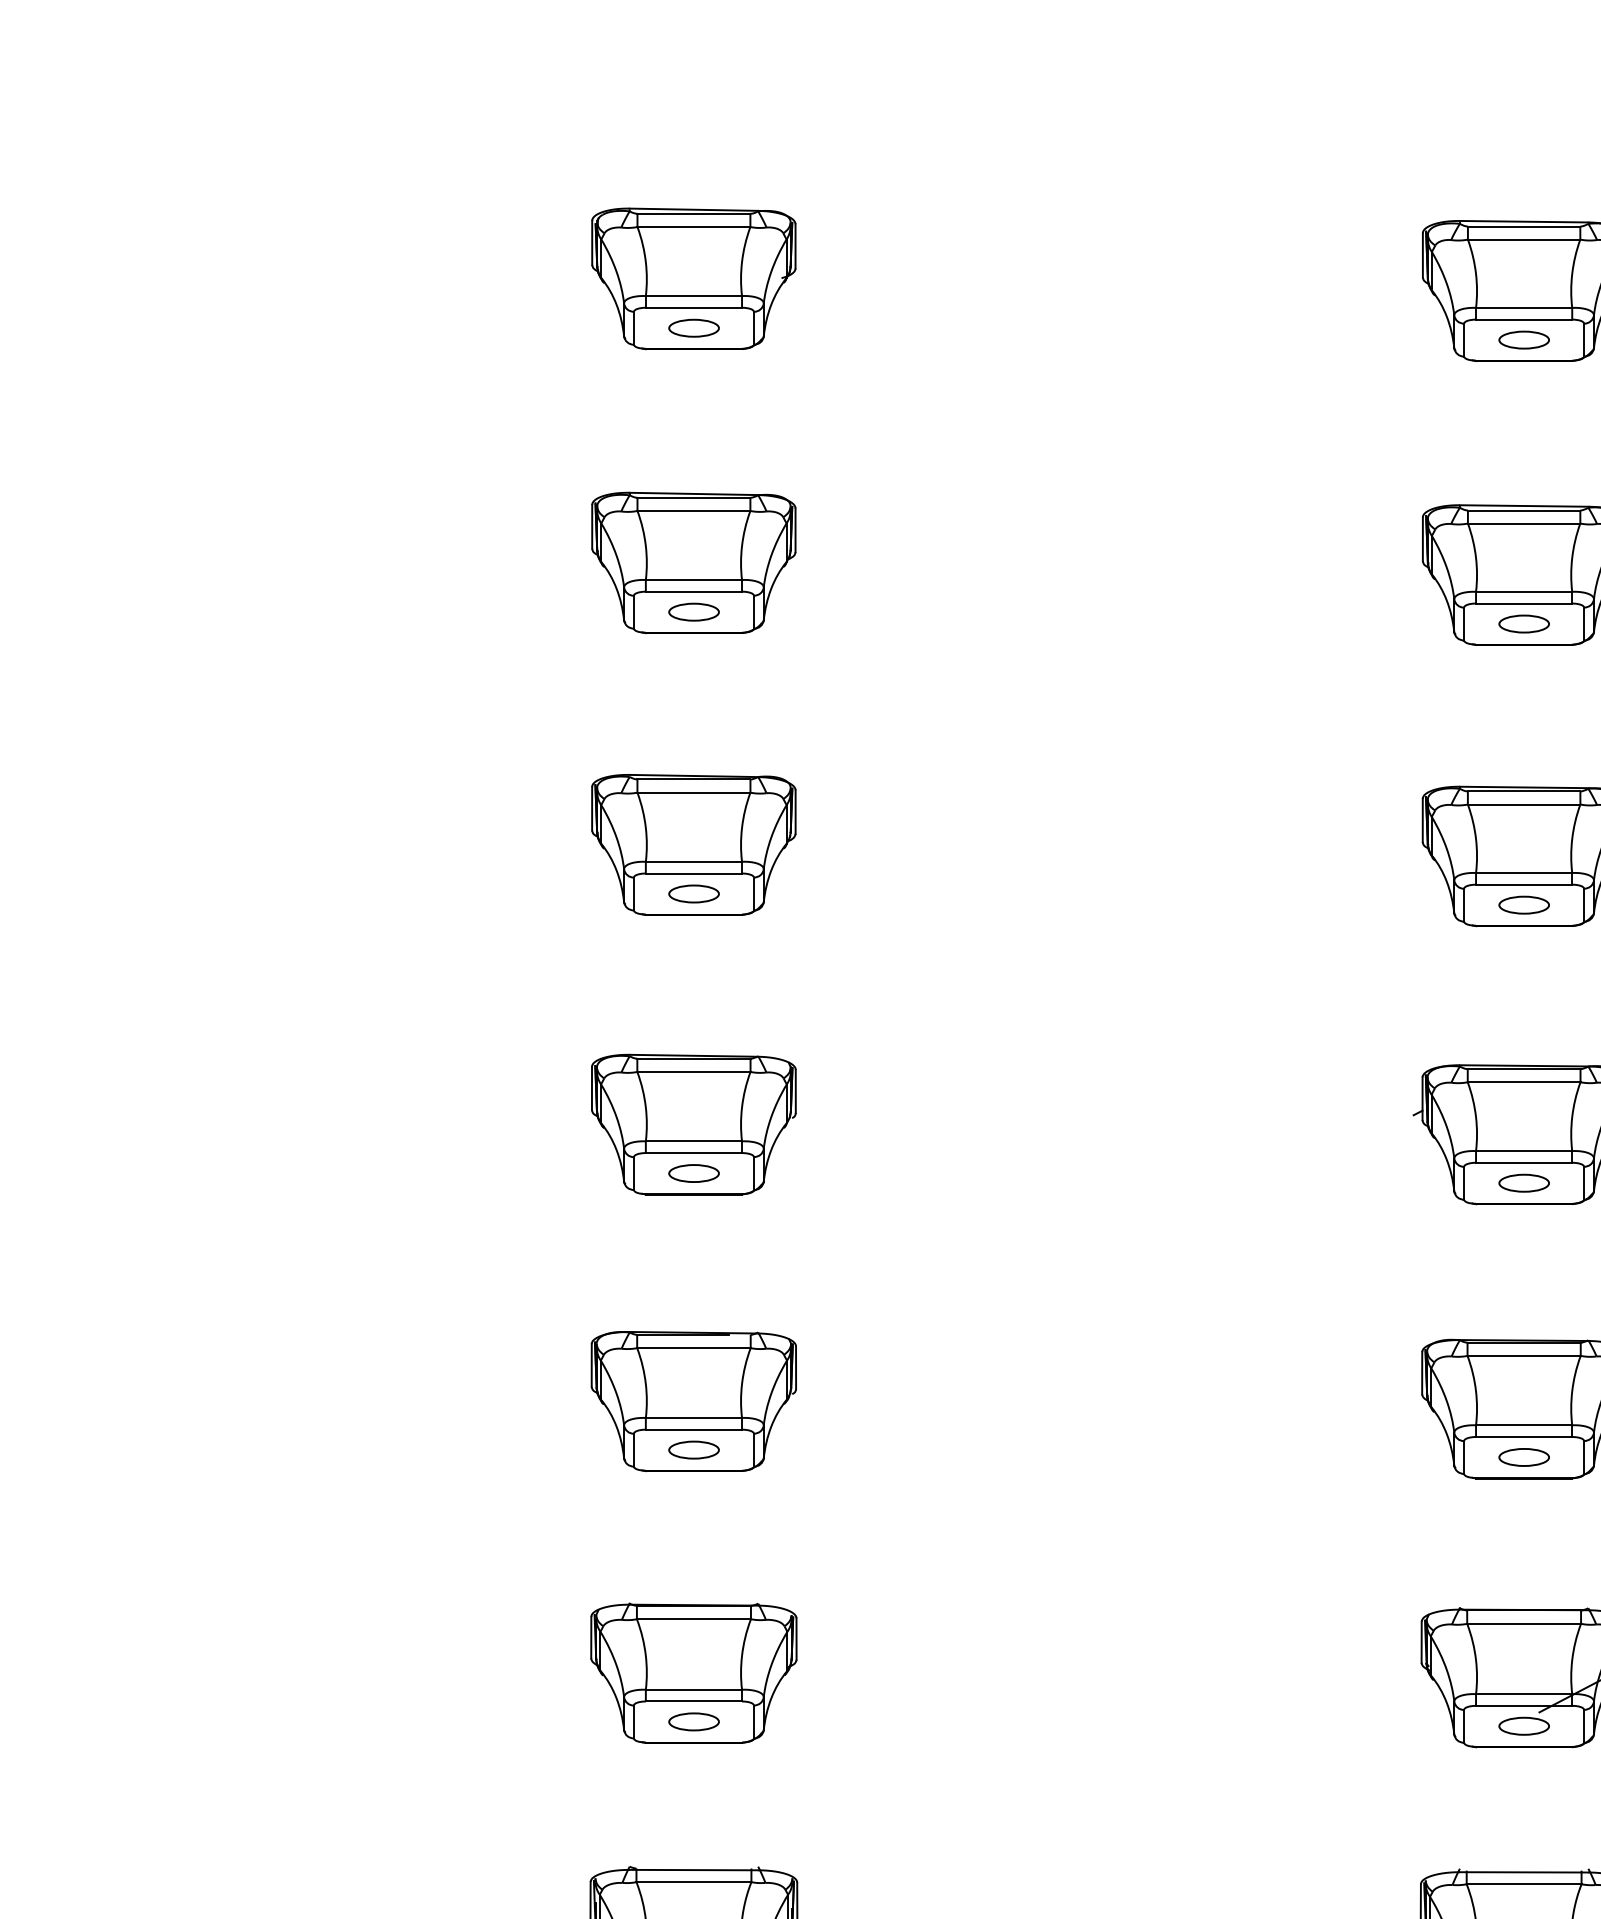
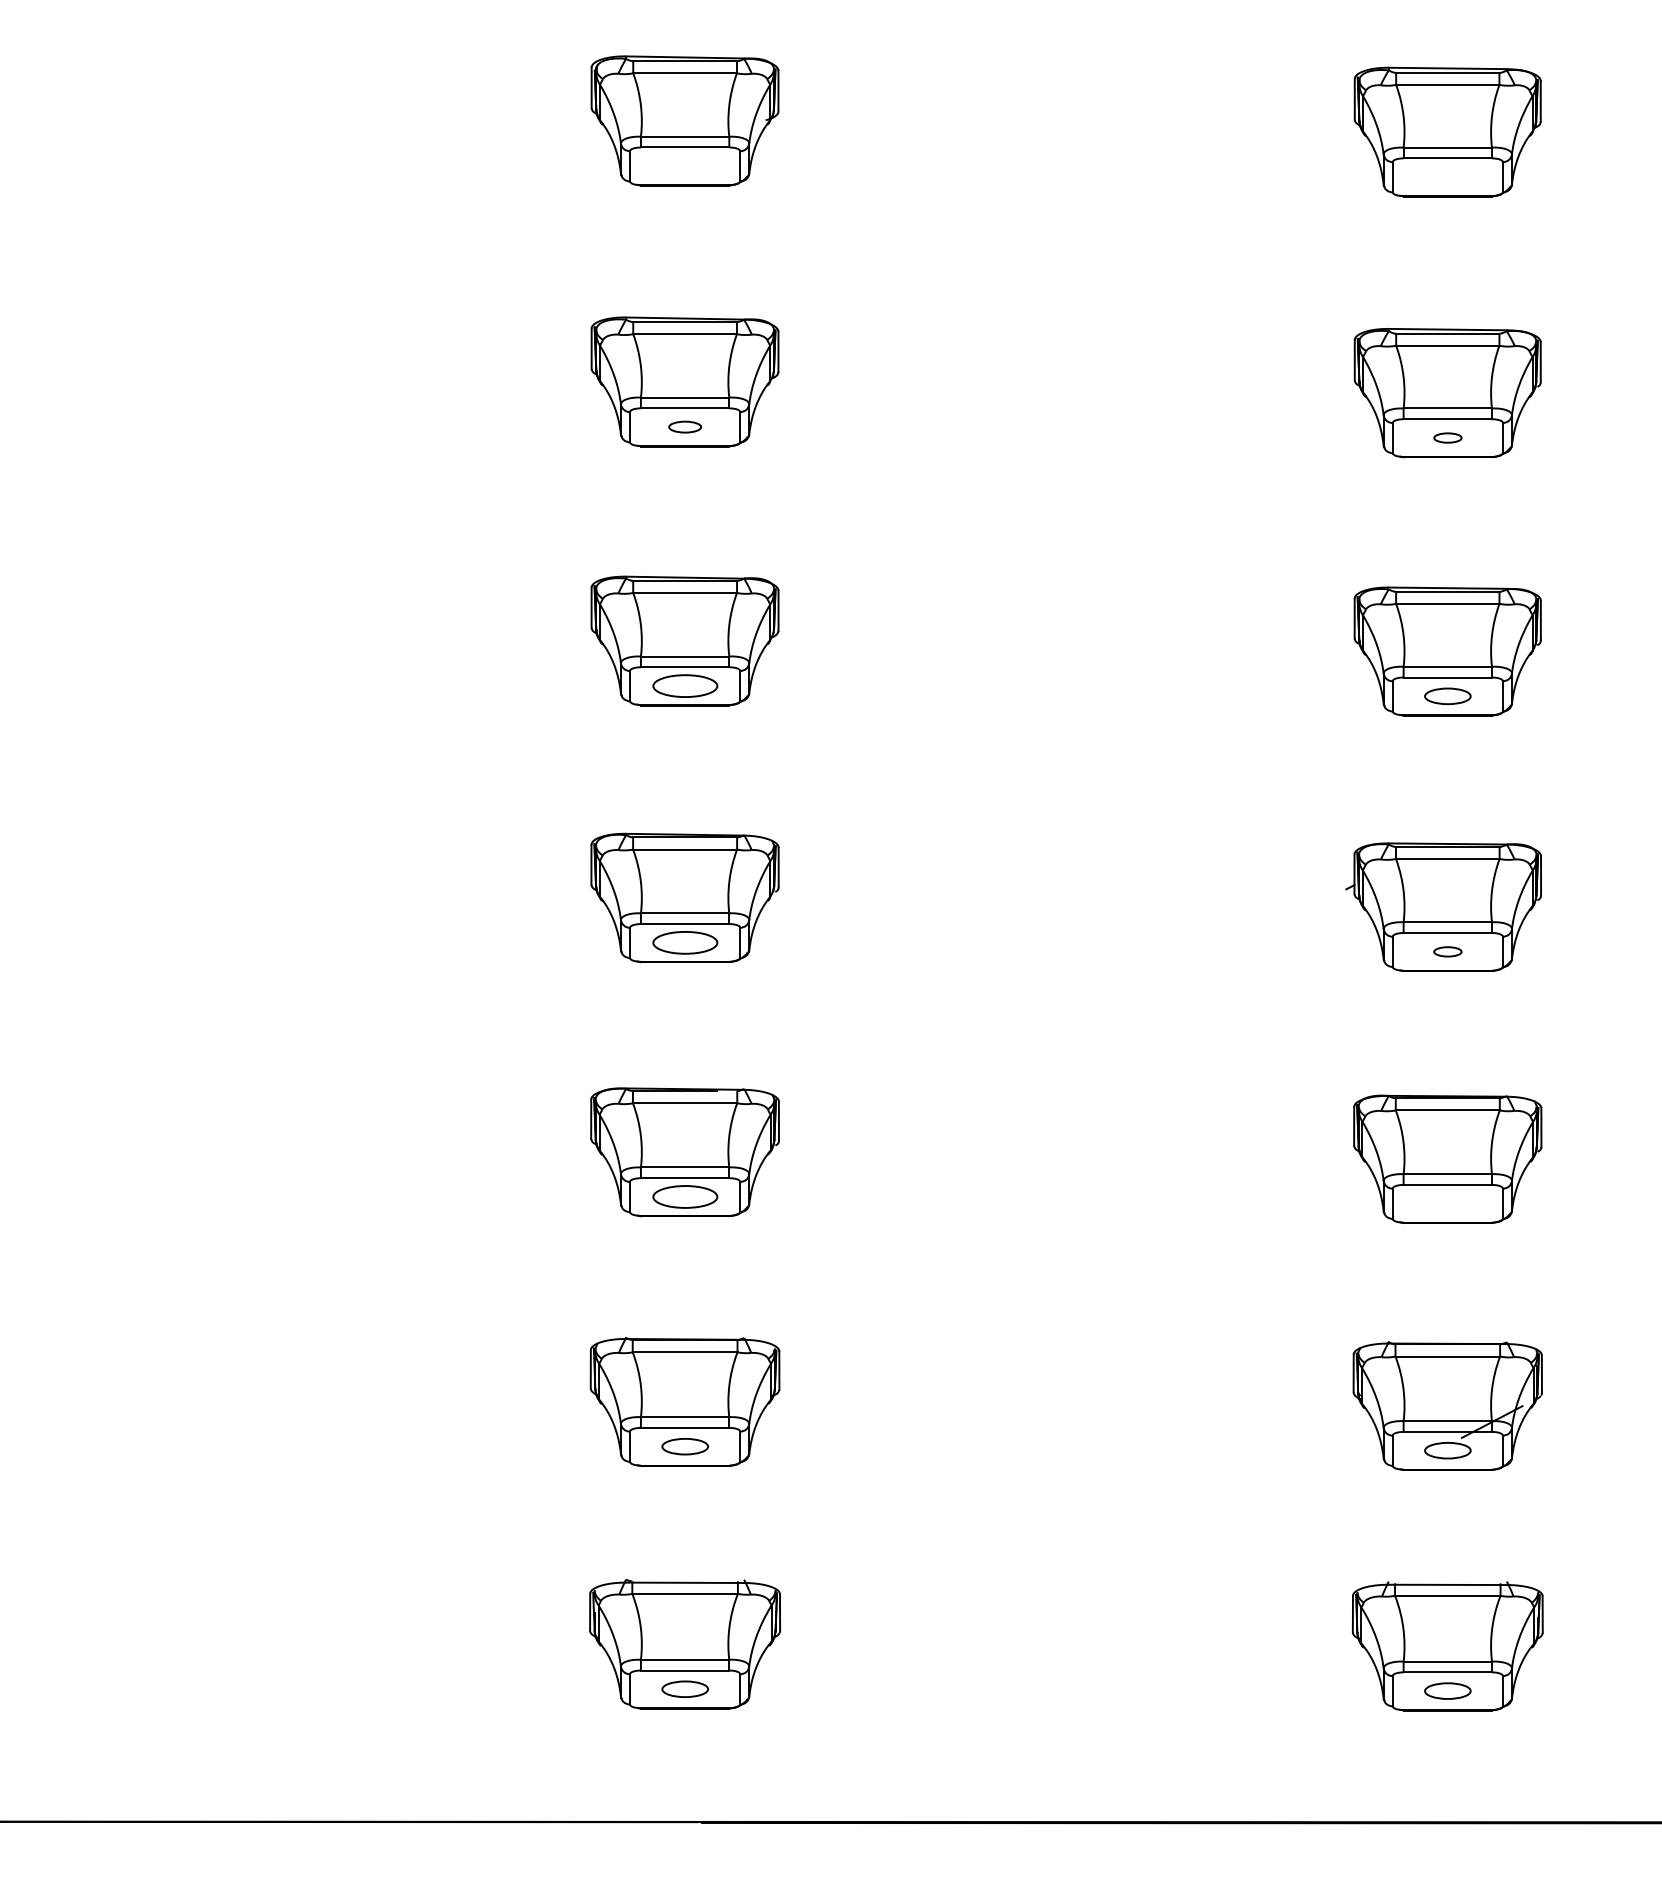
part: (693, 327) -> (684, 165), removed
part: (1523, 339) -> (1447, 176), removed
part: (693, 611) -> (684, 426), size x0.7
part: (1523, 623) -> (1447, 437), size x0.6
part: (693, 893) -> (684, 685), size x1.4
part: (693, 1173) -> (684, 942), size x1.4
part: (1523, 1182) -> (1447, 951), size x0.6
part: (693, 1449) -> (684, 1196), size x1.4
part: (1523, 1457) -> (1447, 1203), removed

